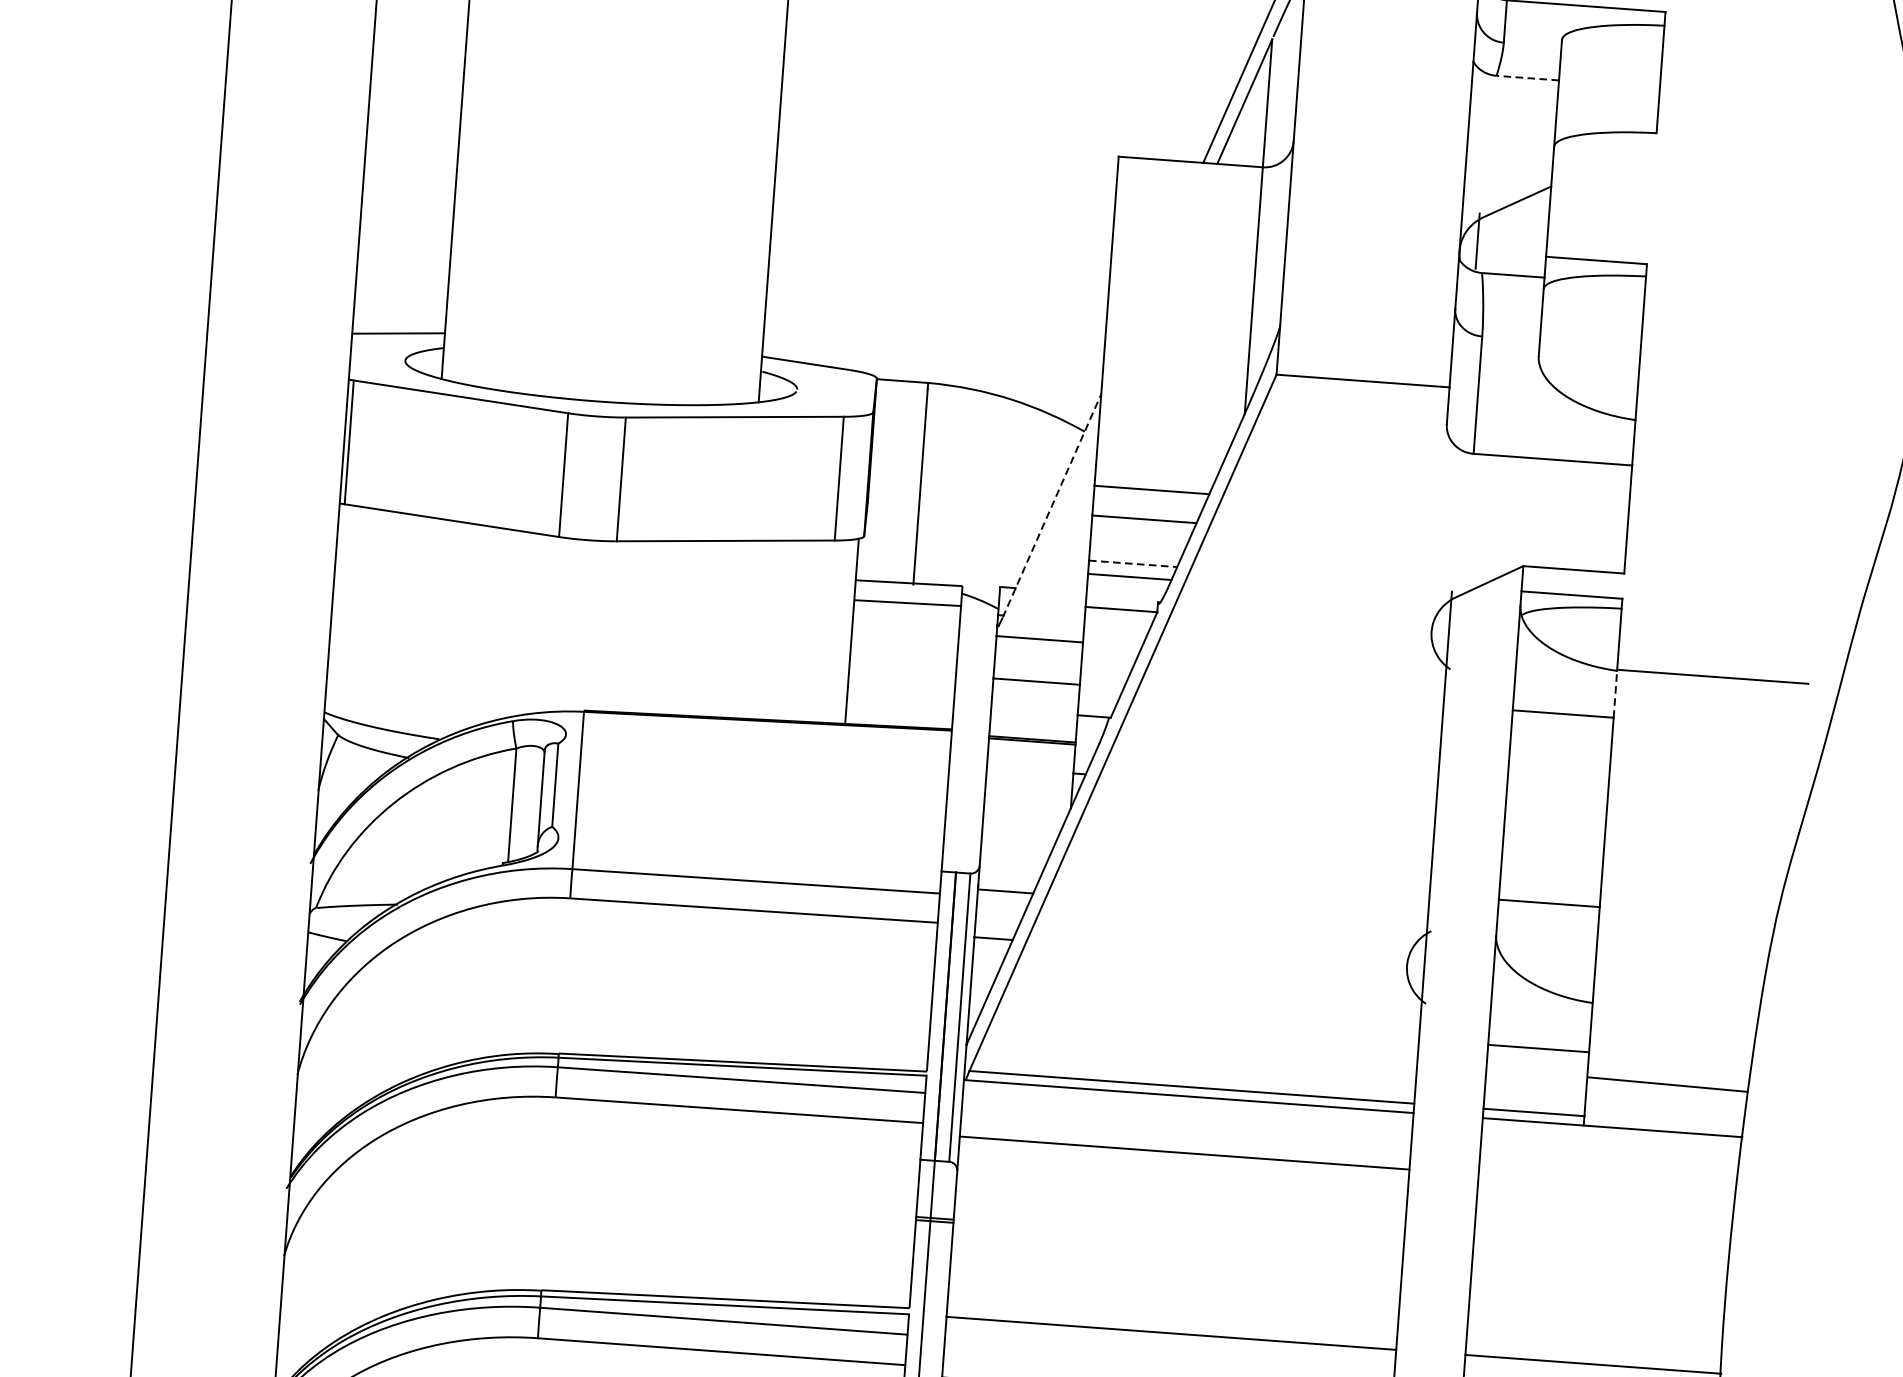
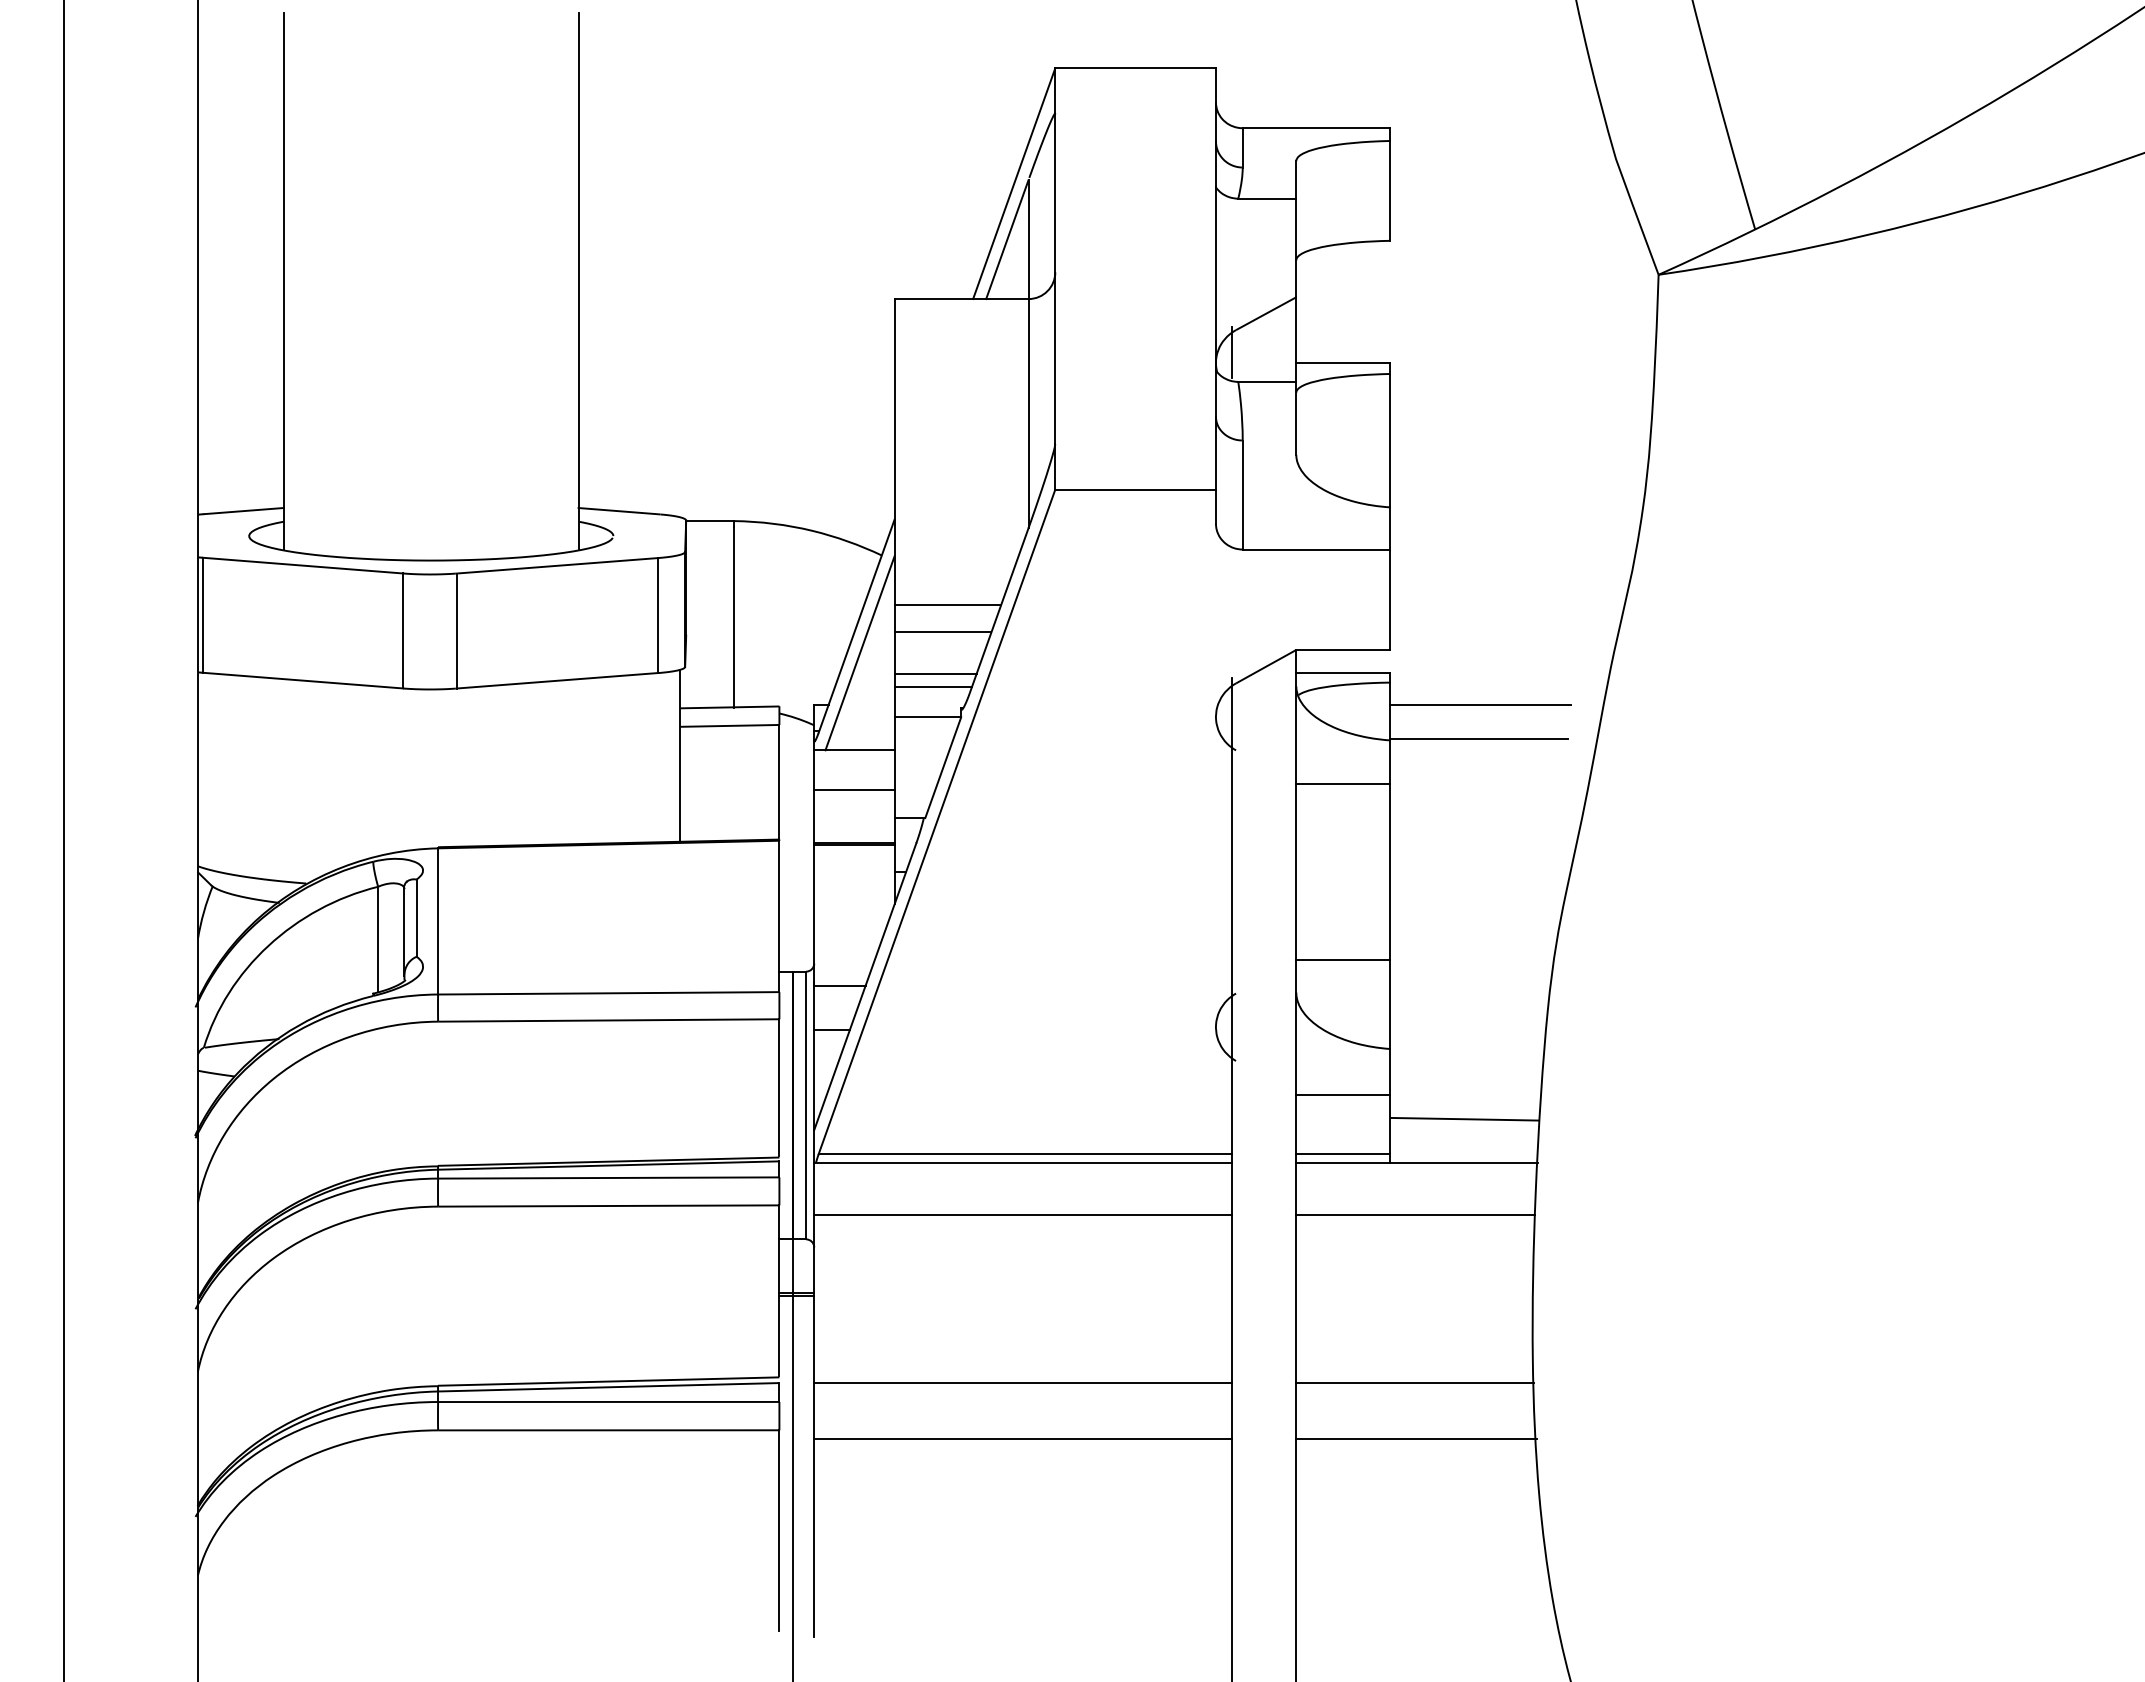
line: (1526, 77) -> (1266, 198), dashed -> solid
line: (1051, 505) -> (856, 625), dashed -> solid
line: (1052, 535) -> (859, 653), added
line: (1133, 564) -> (935, 674), dashed -> solid
line: (1717, 639) -> (1480, 704), added
line: (1615, 694) -> (1390, 762), dashed -> solid
line: (1606, 1184) -> (1415, 1215), added

